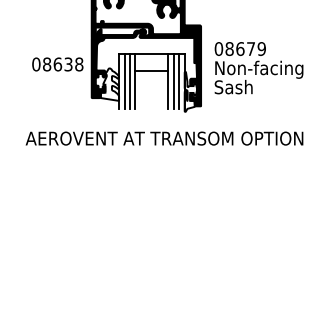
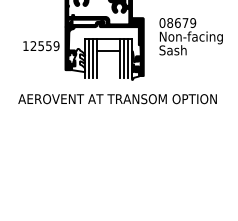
text: (56, 65) -> (40, 46), 08638 -> 12559
text: (258, 67) -> (190, 36), moved

